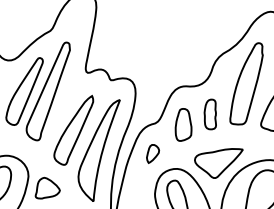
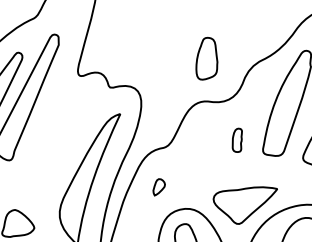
part: (209, 114) -> (236, 140), size x0.6
part: (183, 124) -> (207, 58), moved
part: (73, 129) -> (57, 149), removed
part: (152, 153) -> (158, 186), size x0.7

